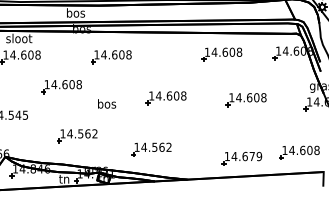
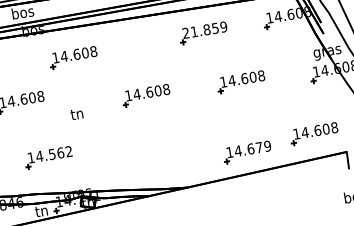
text: (223, 51) -> (204, 29), 14.608 -> 21.859
text: (107, 103) -> (77, 113), bos -> tn
part: (151, 149) -> (138, 159), removed

